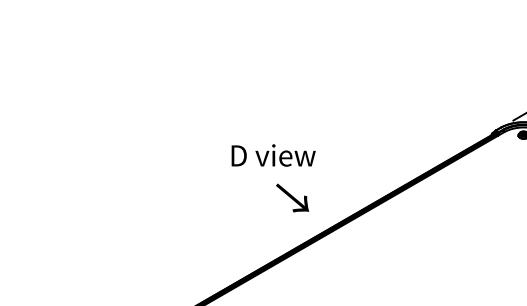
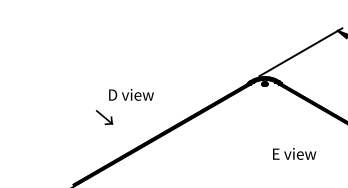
text: (292, 197) -> (104, 117), moved

